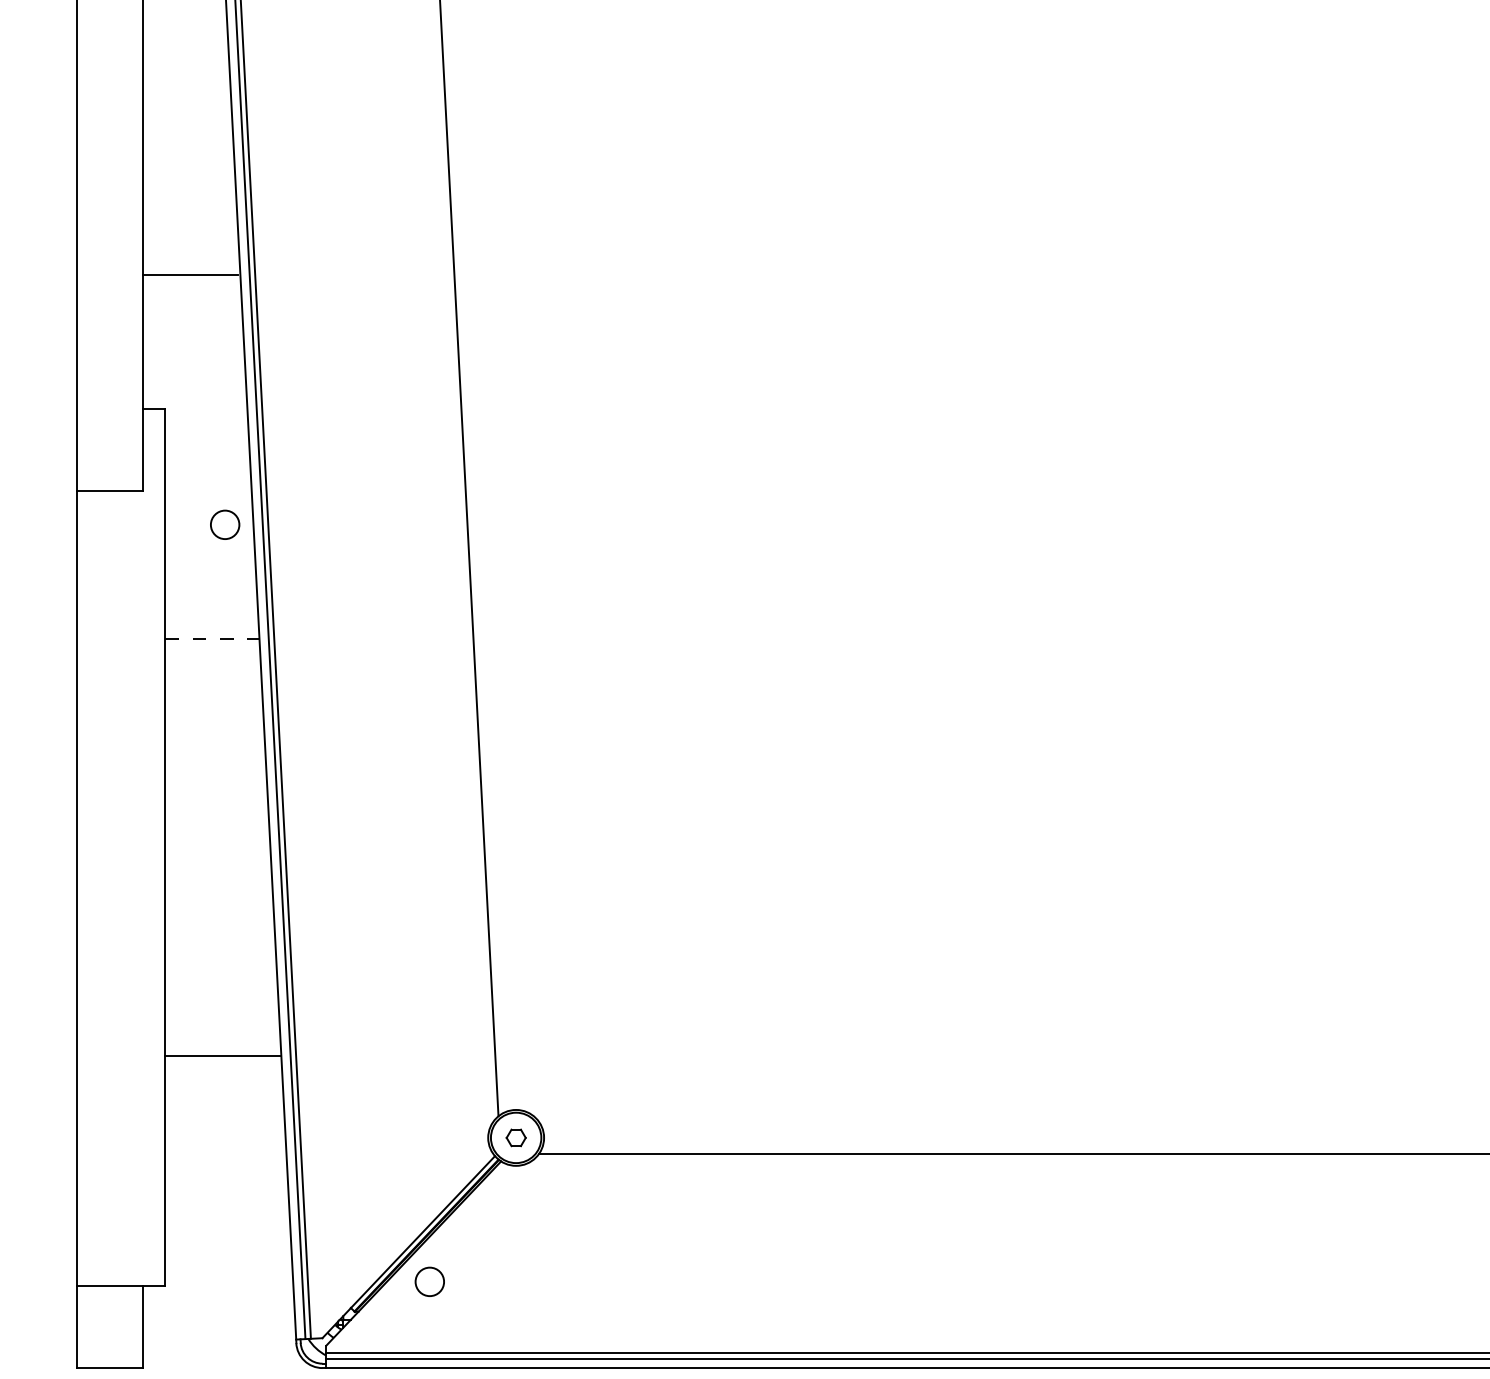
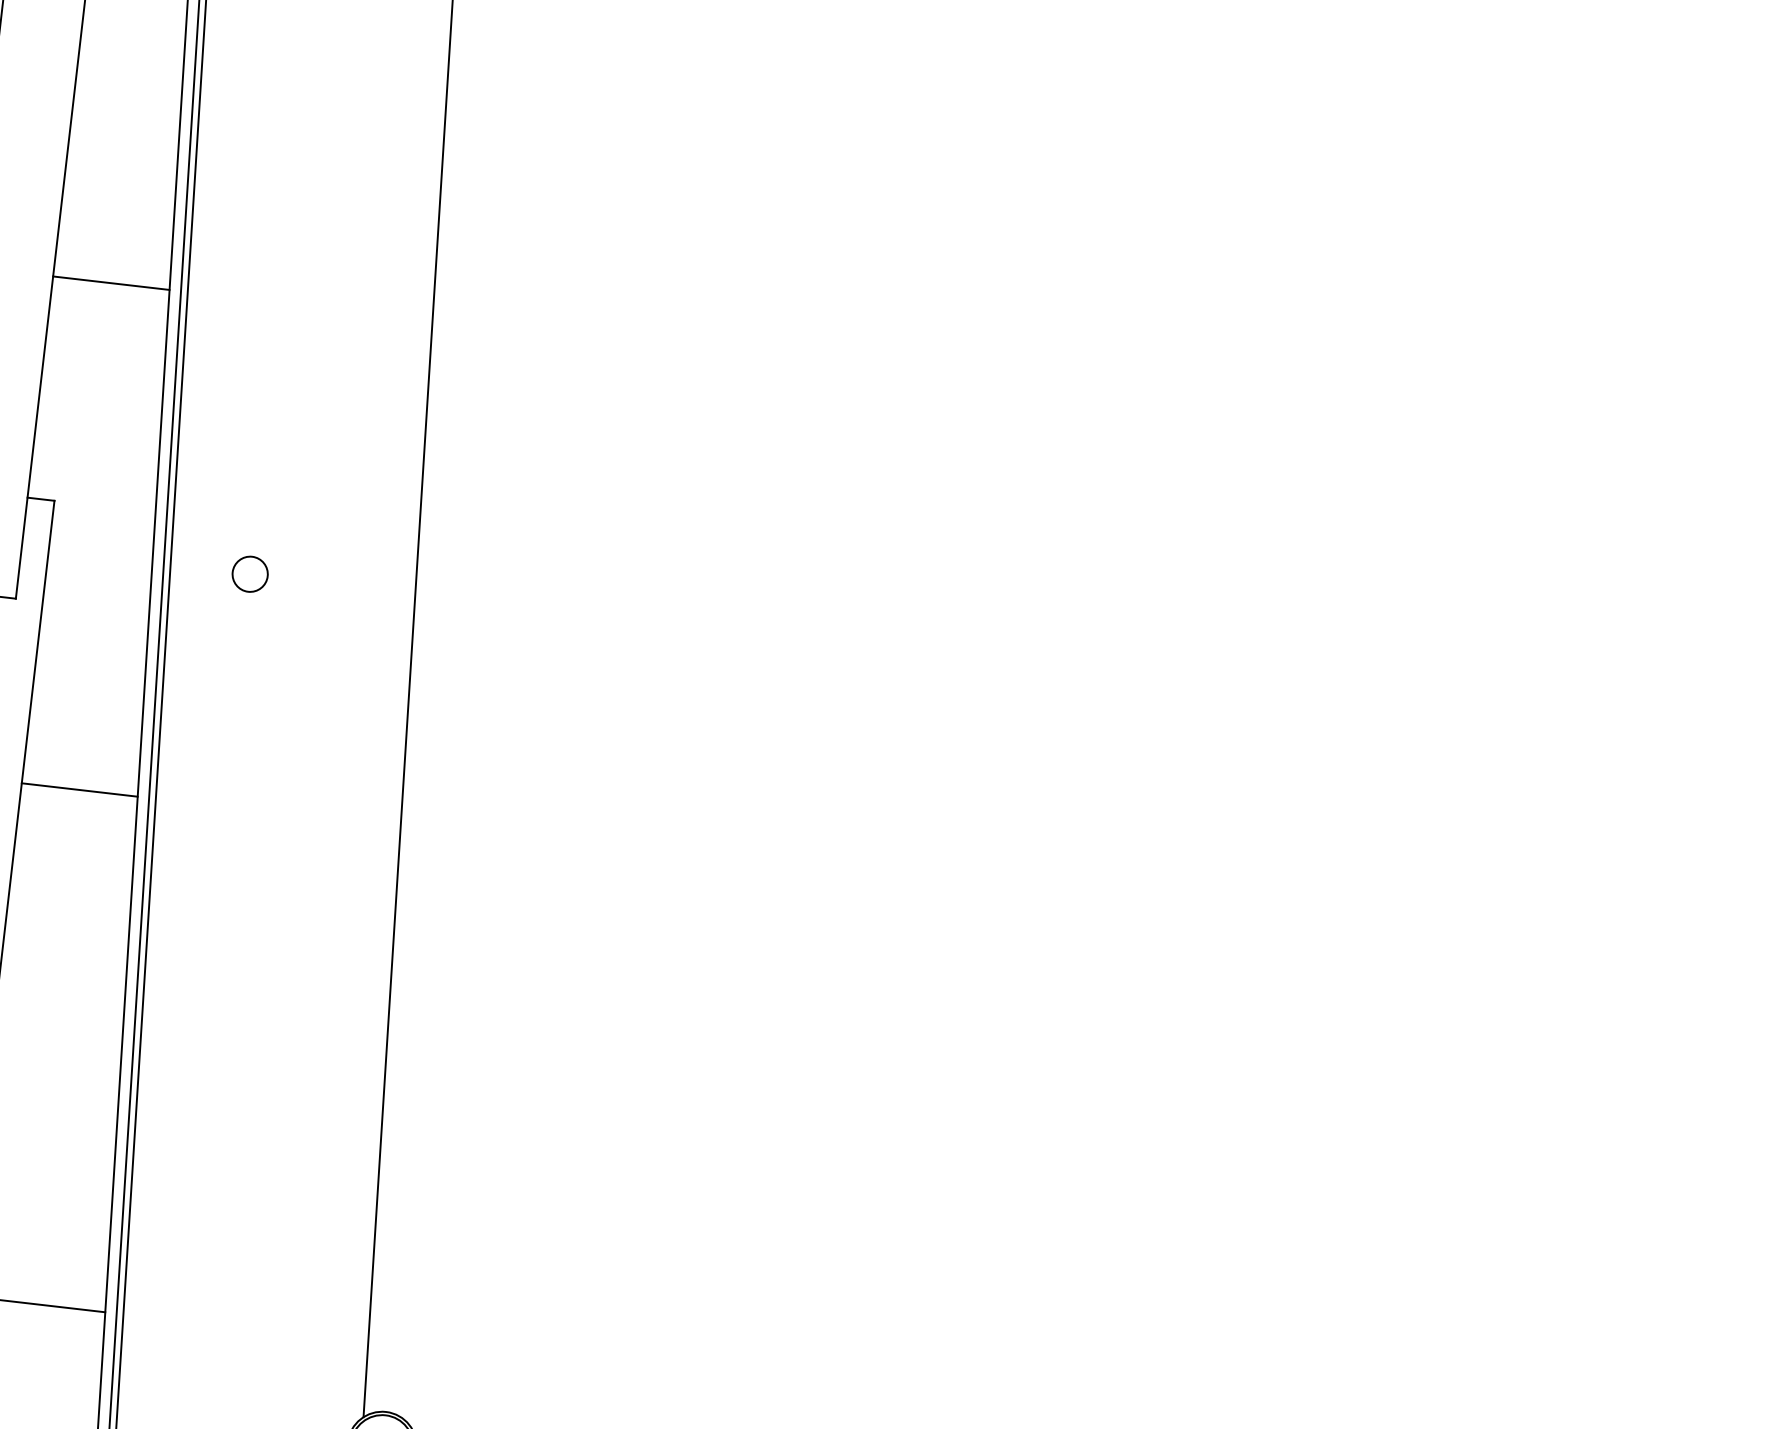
line: (190, 275) -> (111, 283), moved
circle: (225, 524) -> (250, 573), moved
line: (212, 638) -> (80, 789), dashed -> solid

